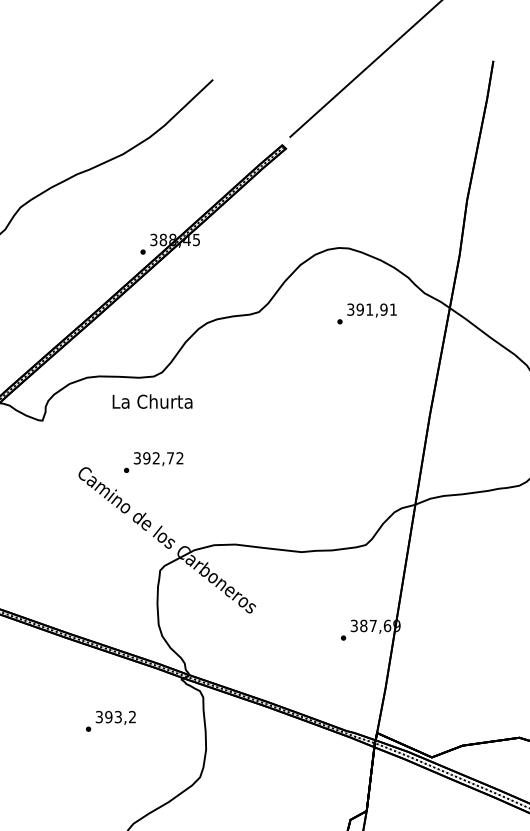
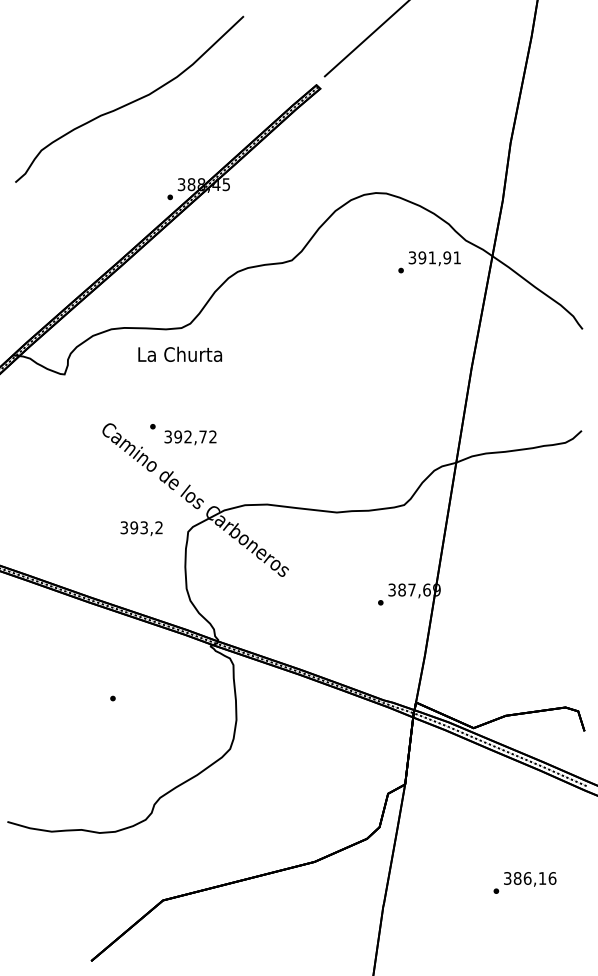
text: (367, 314) -> (429, 262), moved
text: (158, 458) -> (190, 437), moved
text: (115, 717) -> (141, 528), moved

